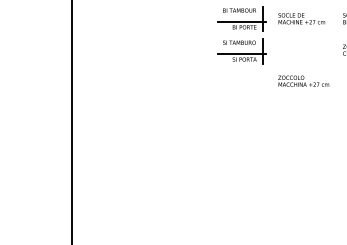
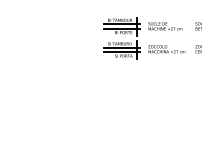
line: (242, 15) -> (122, 23), added
line: (242, 47) -> (122, 47), added
text: (303, 80) -> (166, 48), moved

